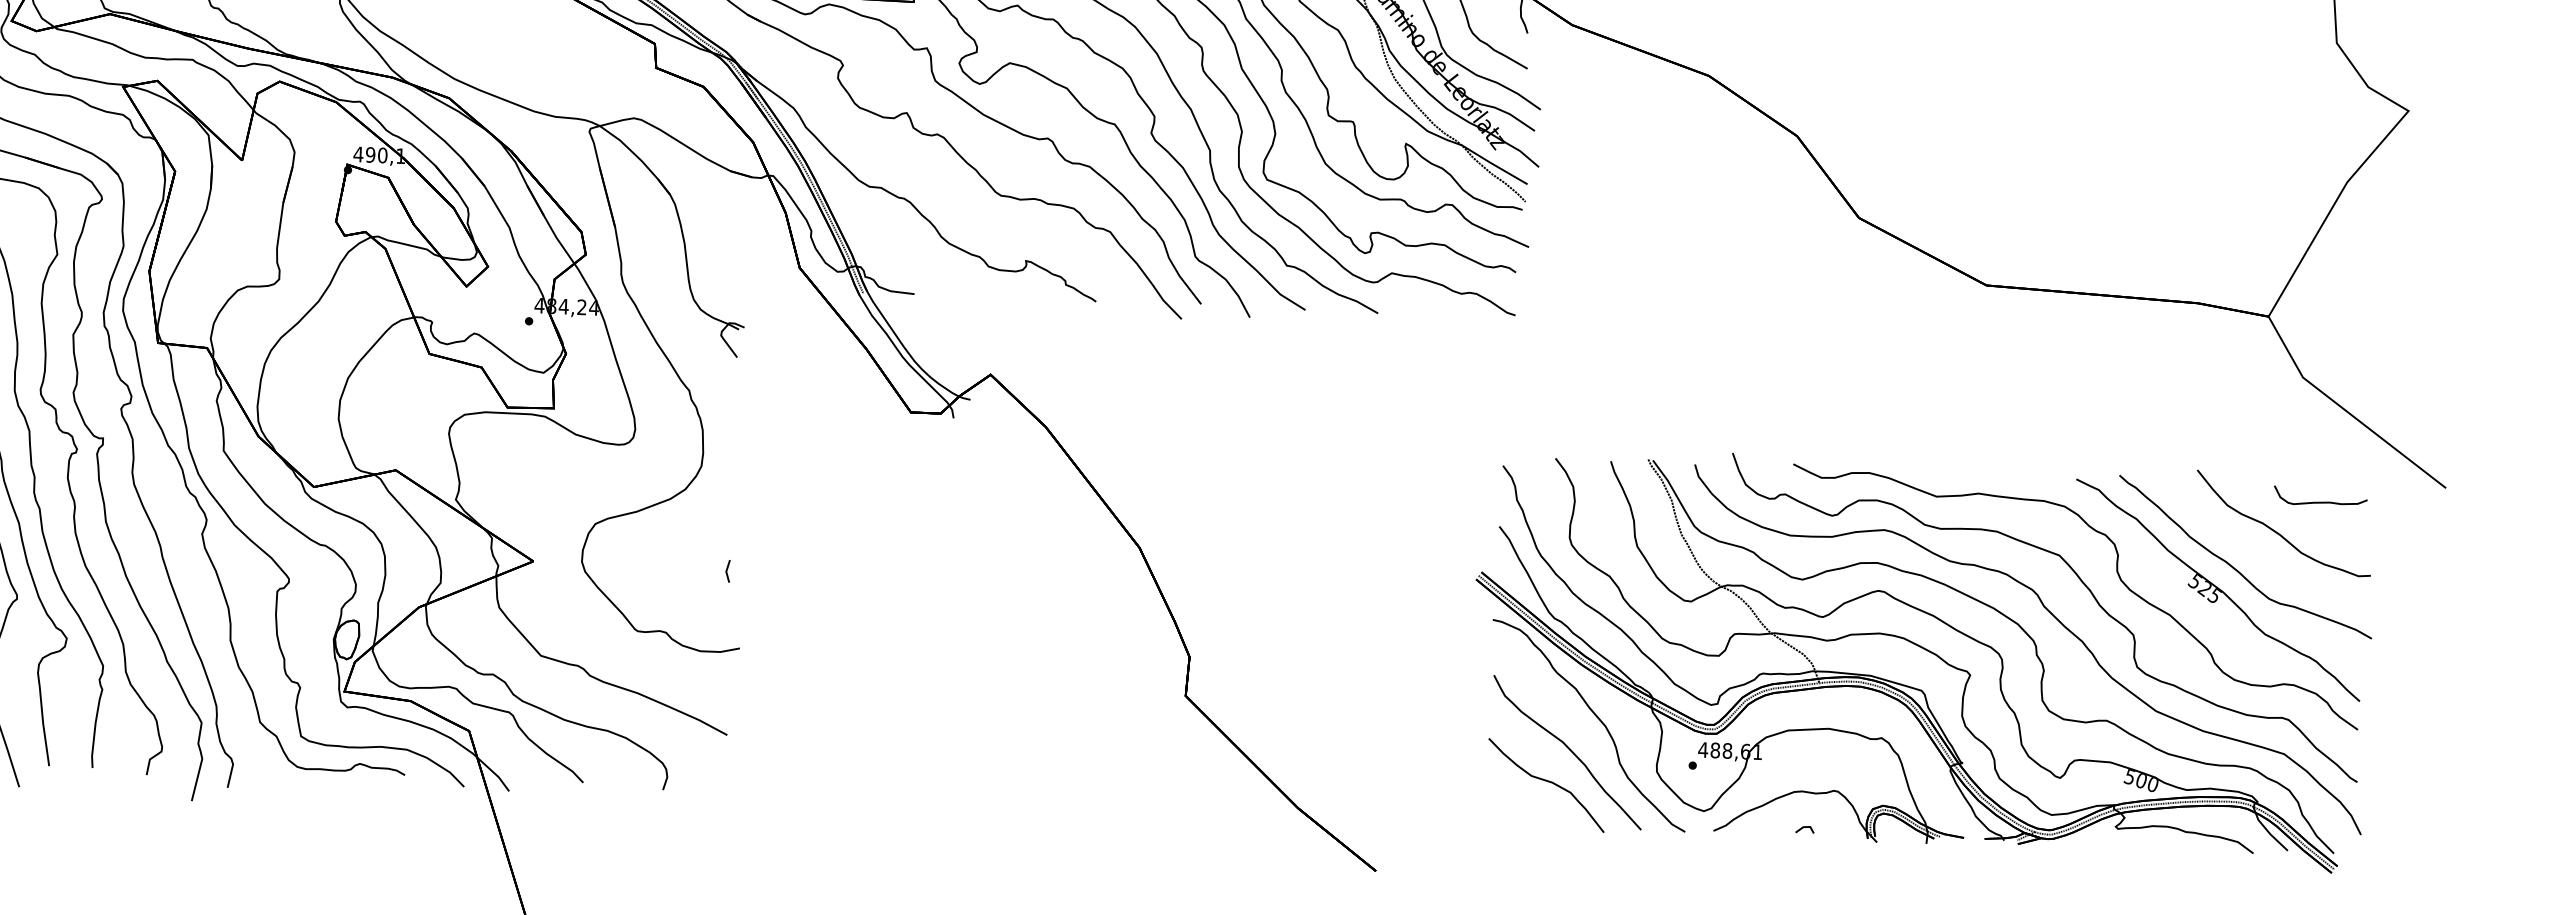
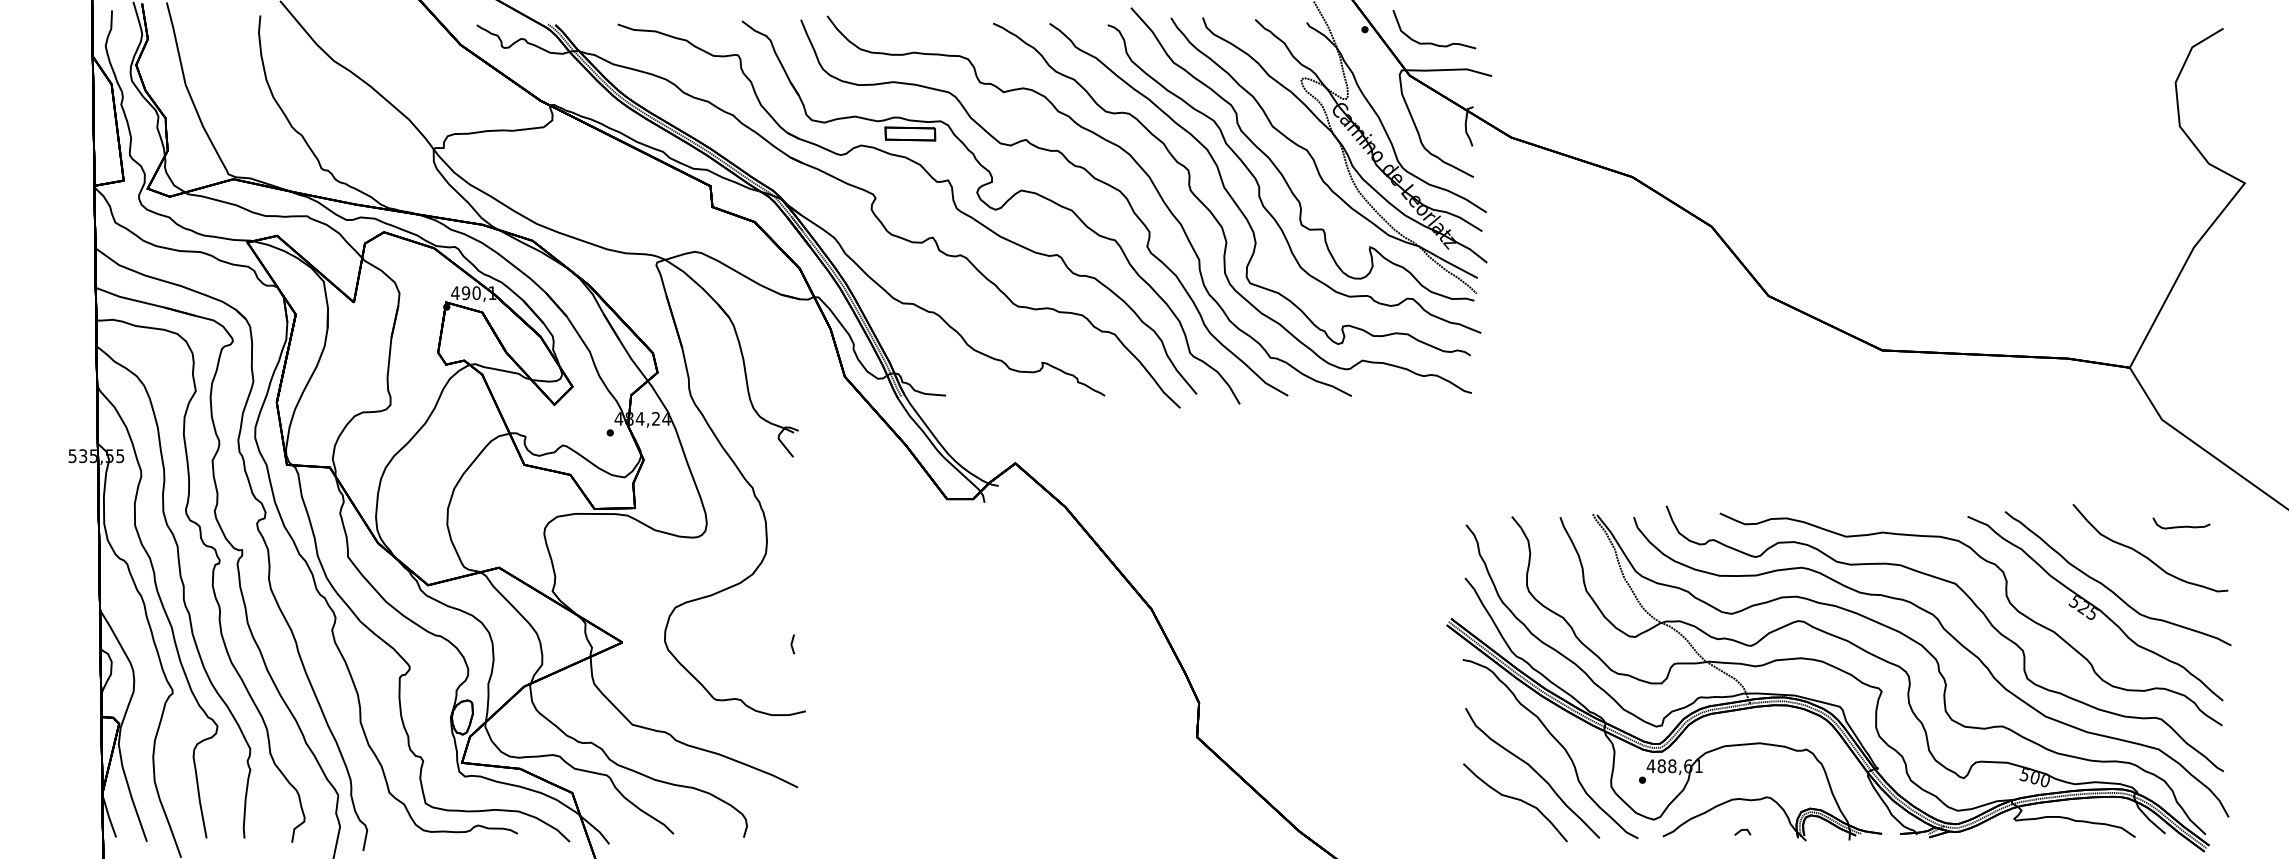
part: (2320, 496) -> (2181, 523), size x0.7

